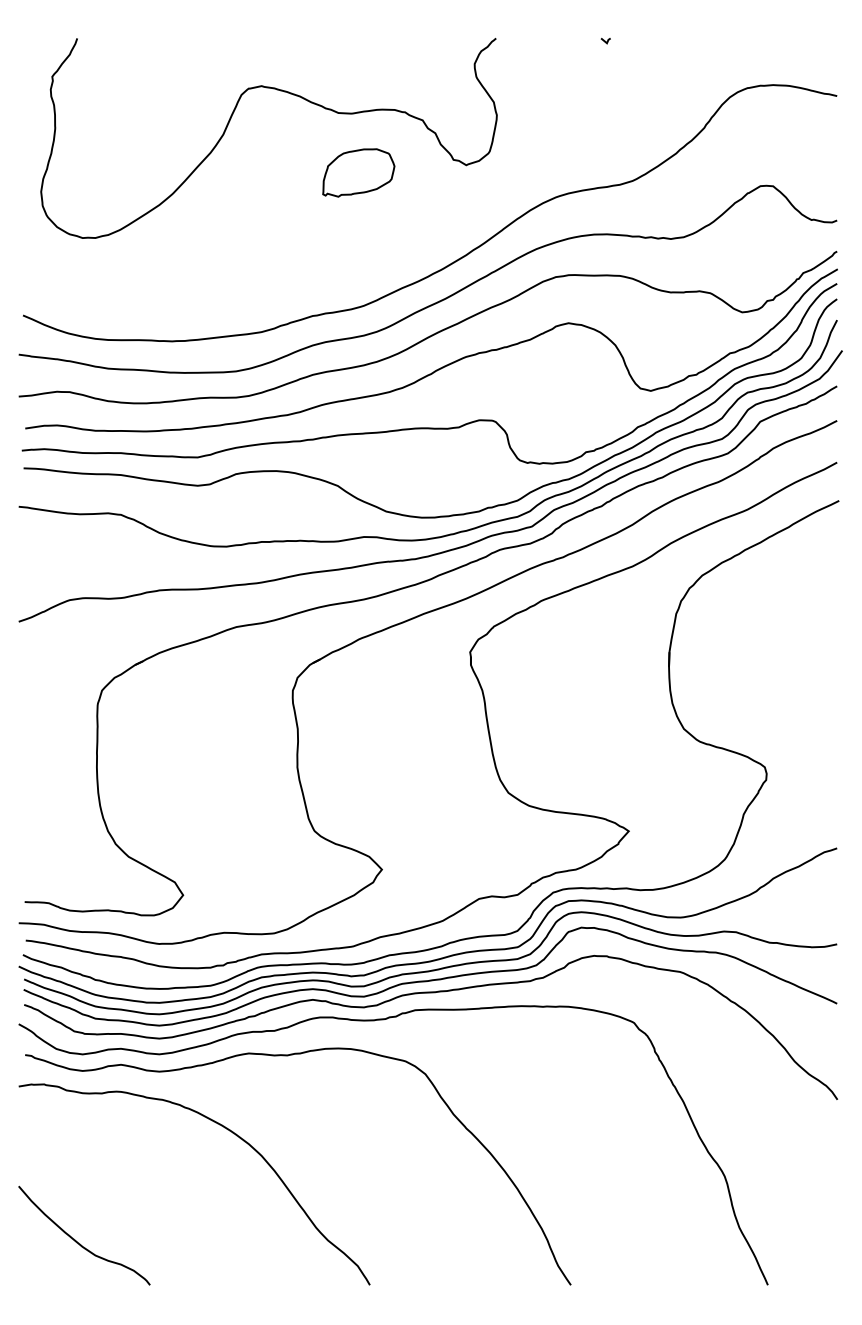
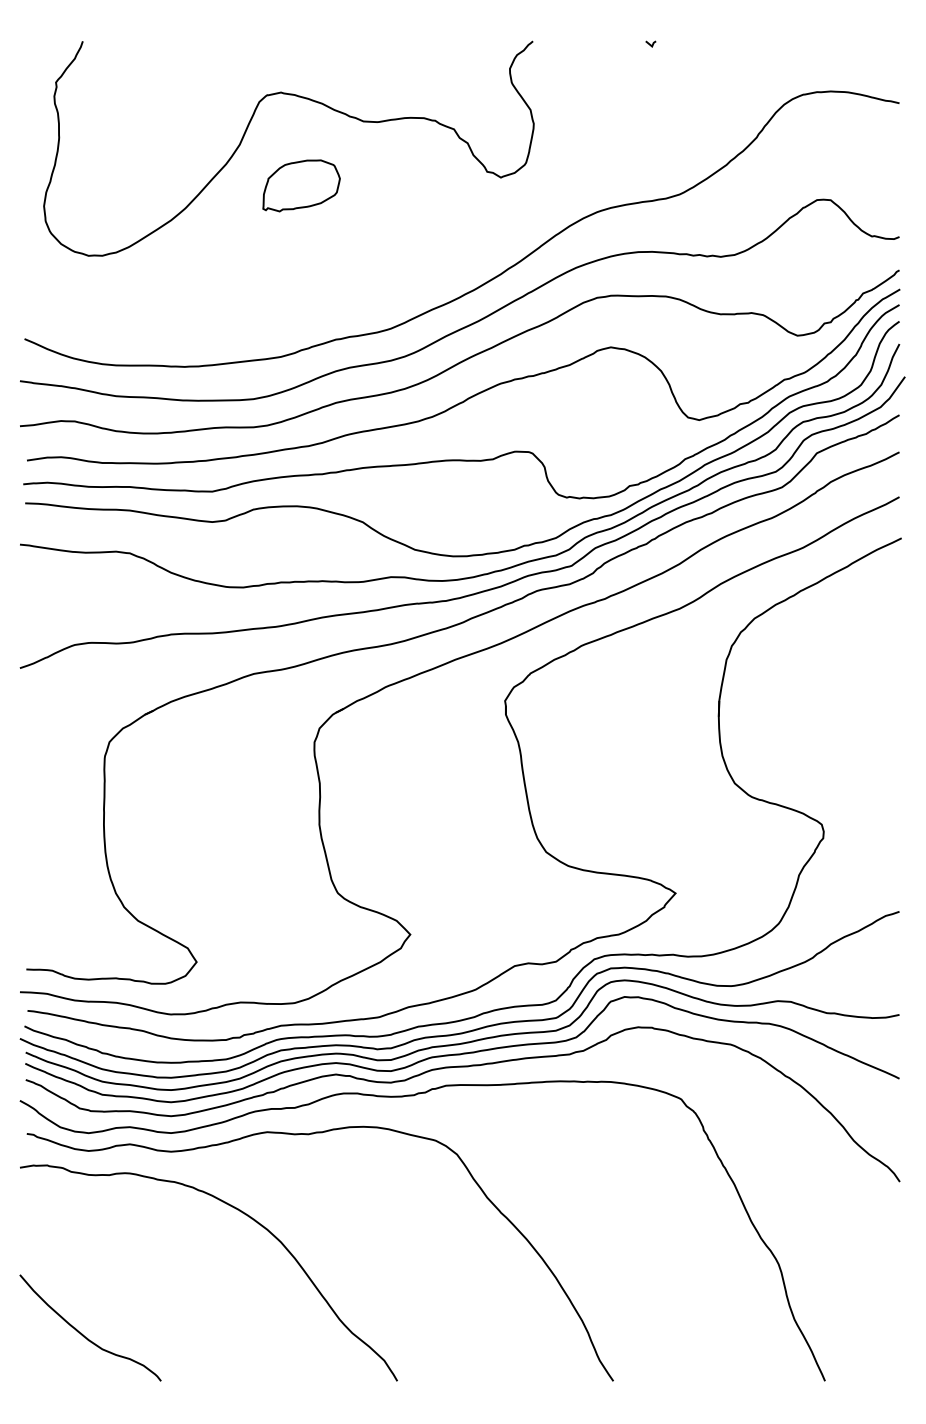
part: (358, 172) -> (301, 185), moved

